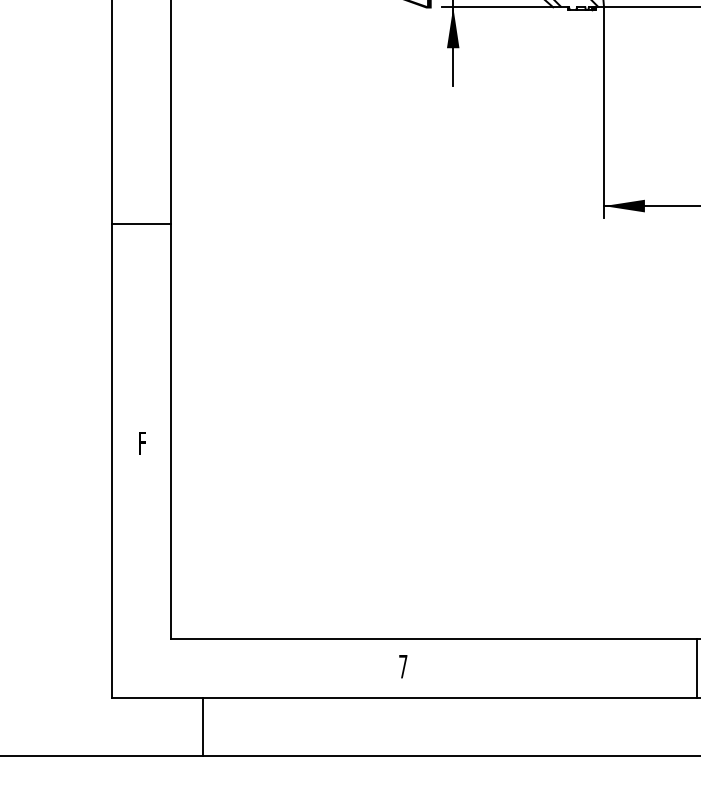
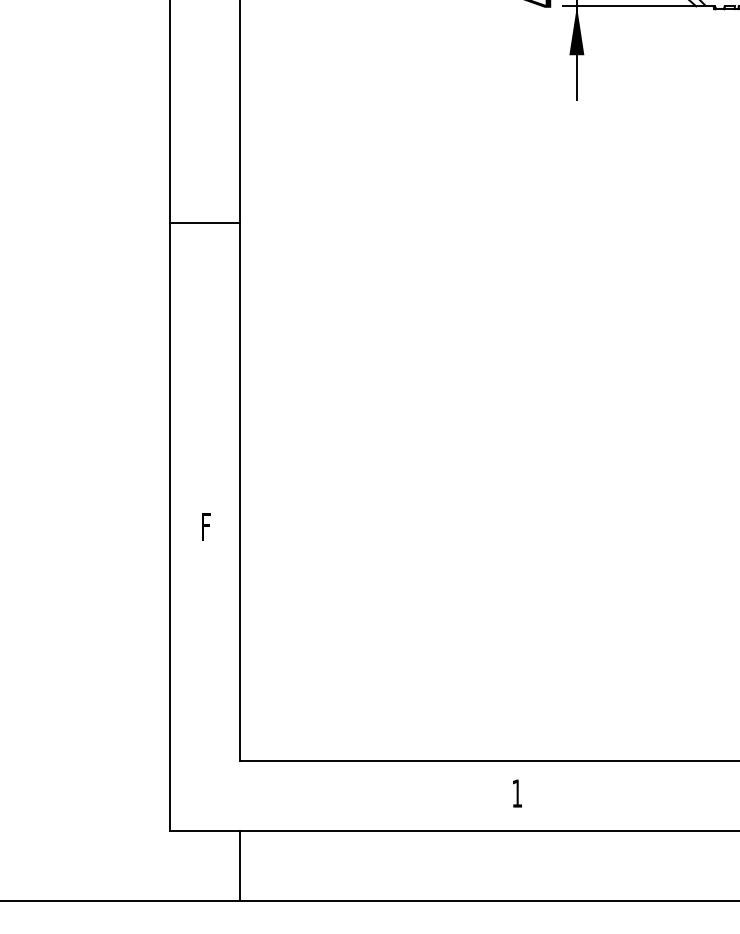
line: (141, 224) -> (204, 223), moved
text: (403, 666) -> (517, 793), 7 -> 1
line: (202, 726) -> (239, 865), moved

